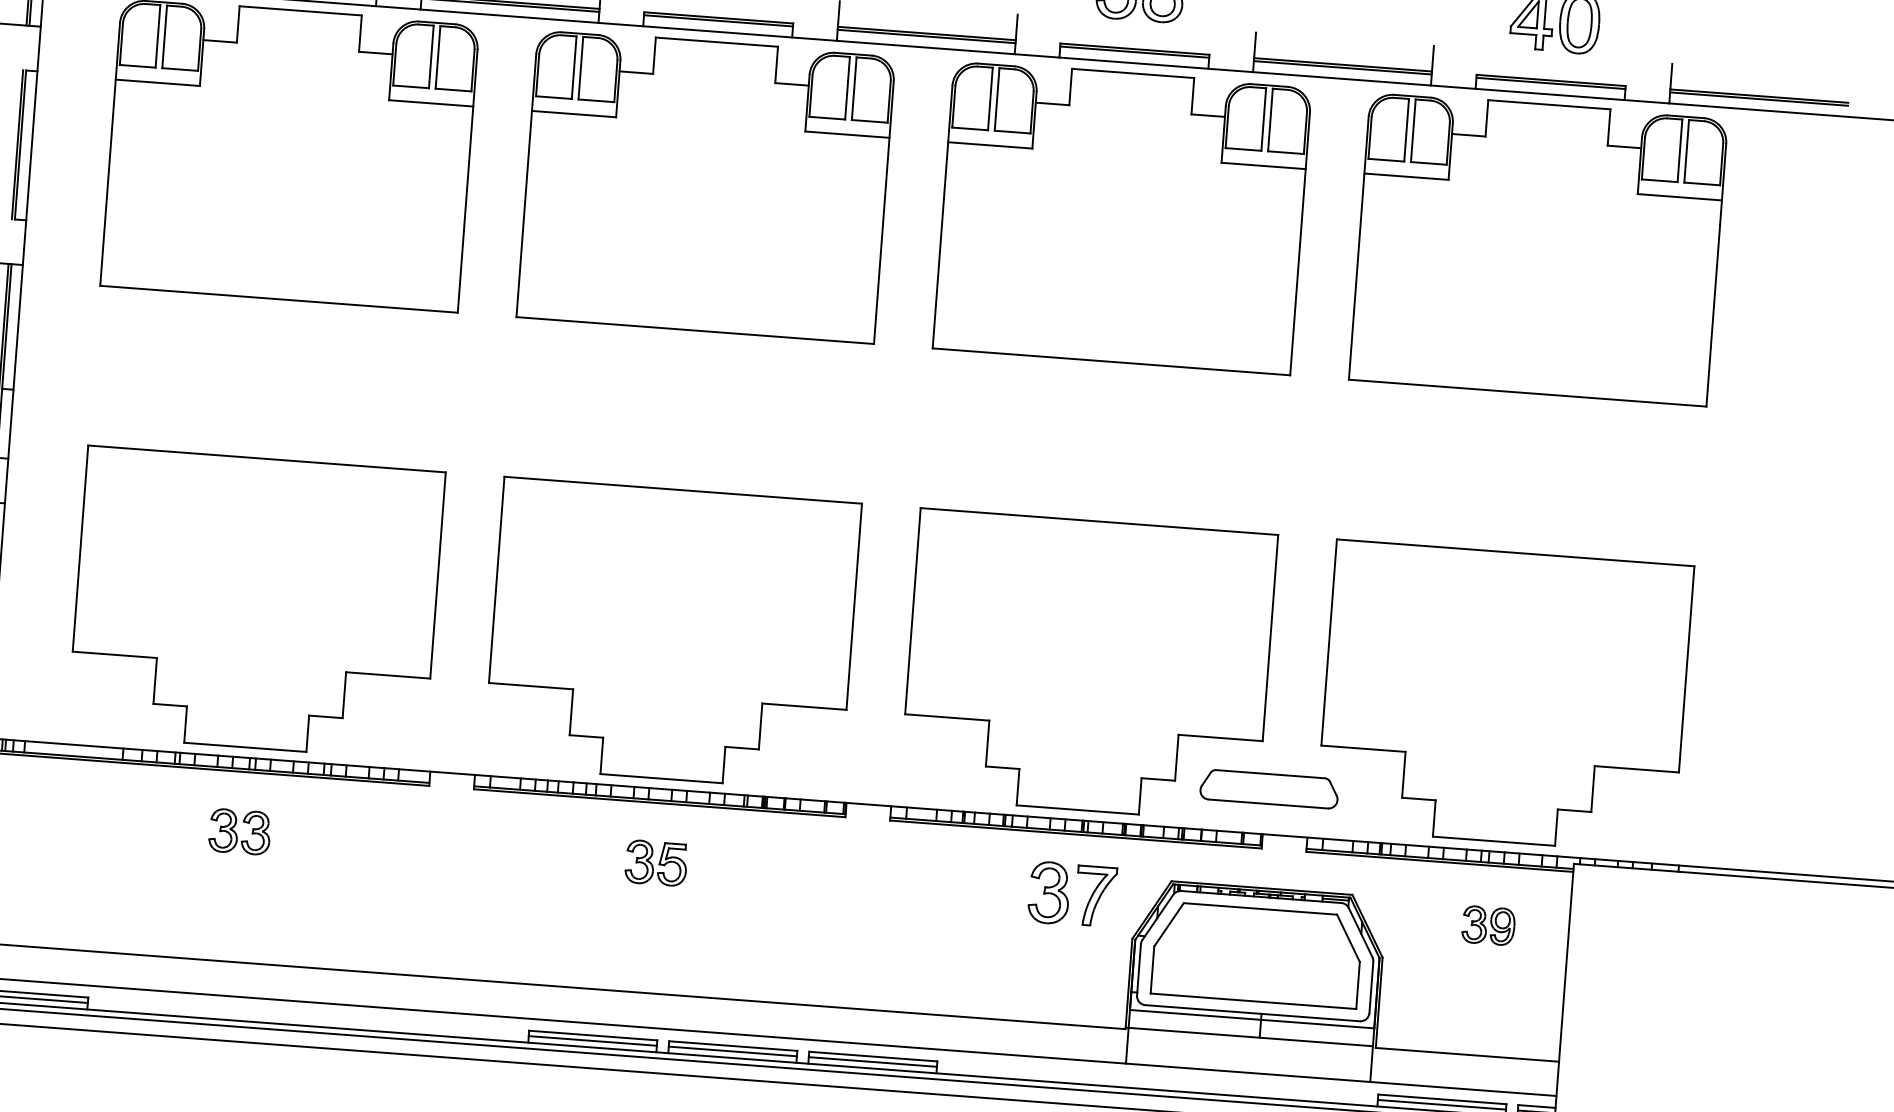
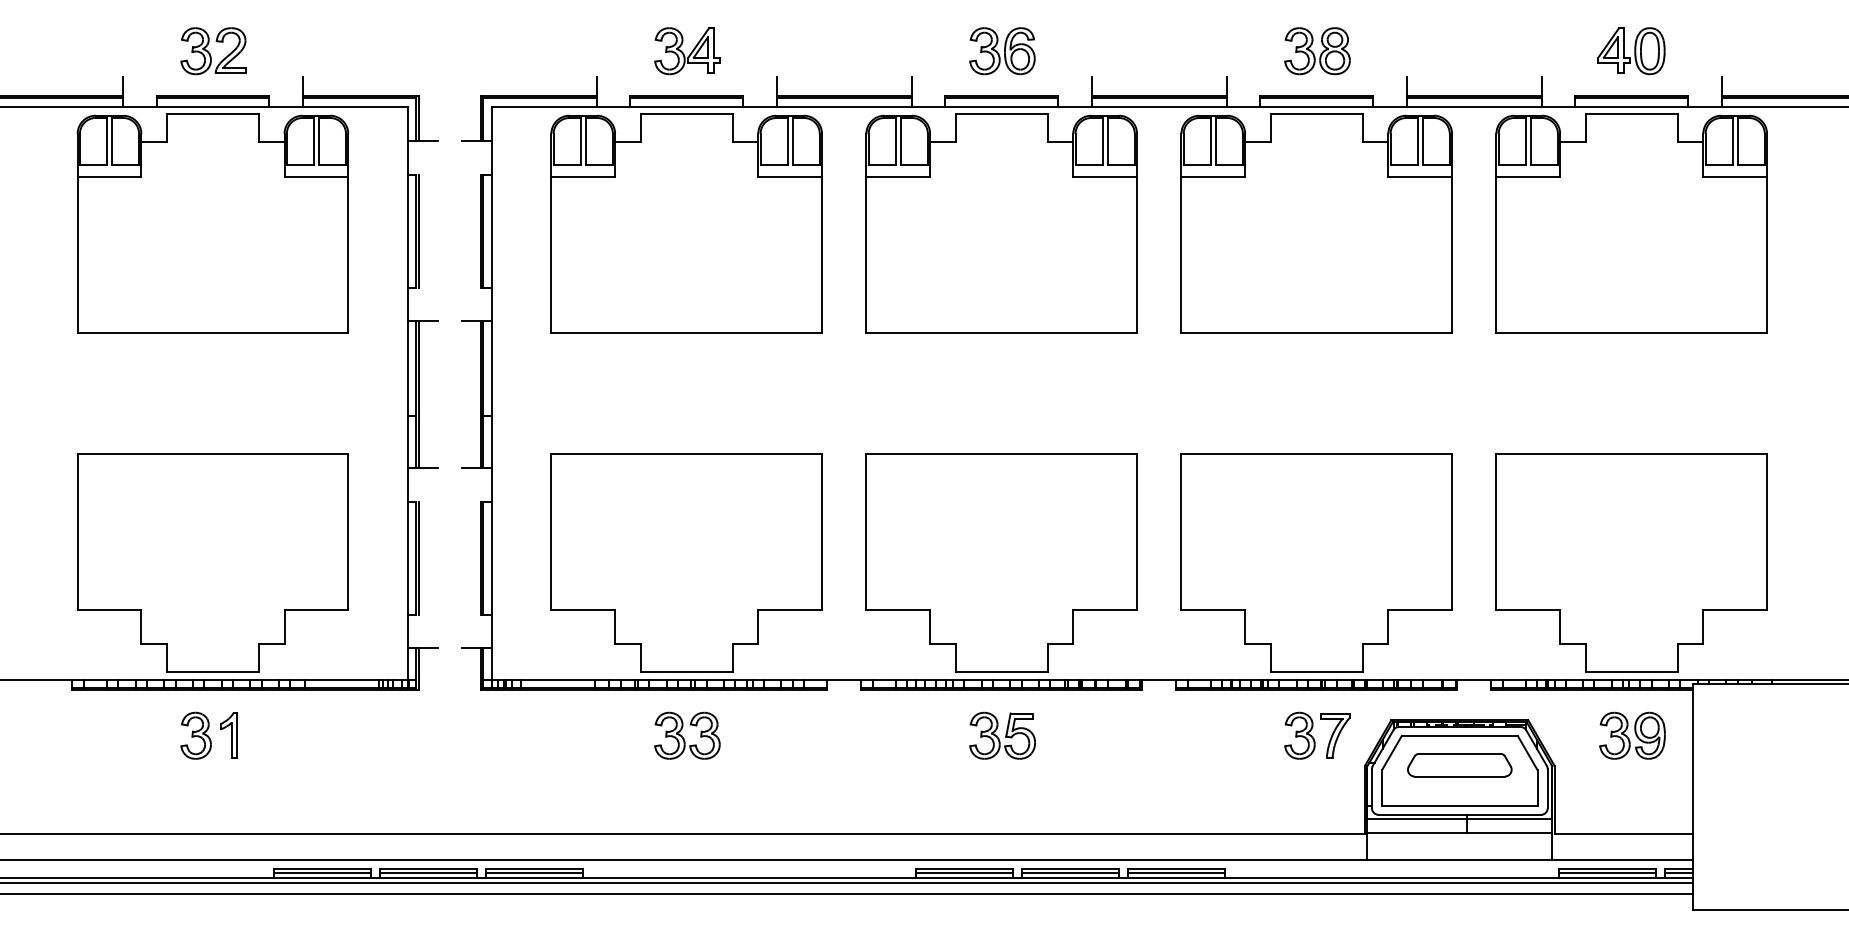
part: (1268, 789) -> (1459, 765), moved
part: (240, 831) -> (687, 735), size x1.43
part: (656, 862) -> (1002, 735), size x1.43
part: (1488, 925) -> (1632, 735), size x1.67

